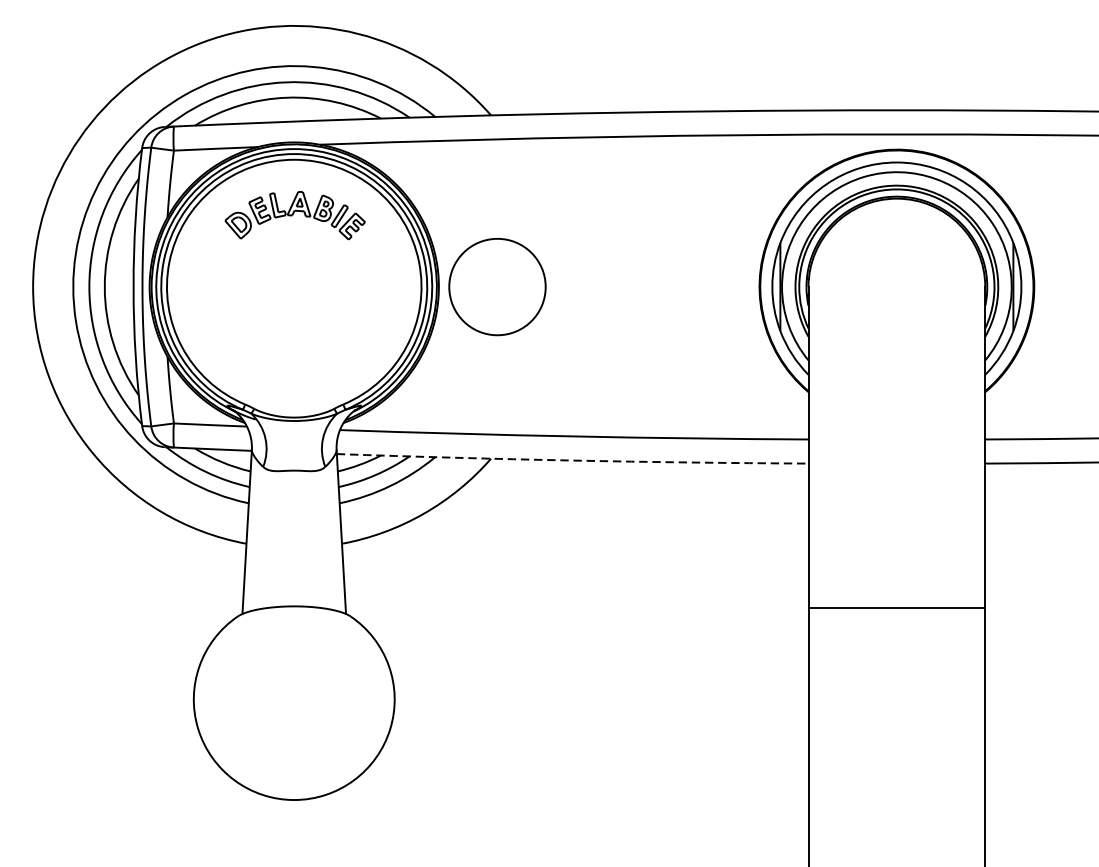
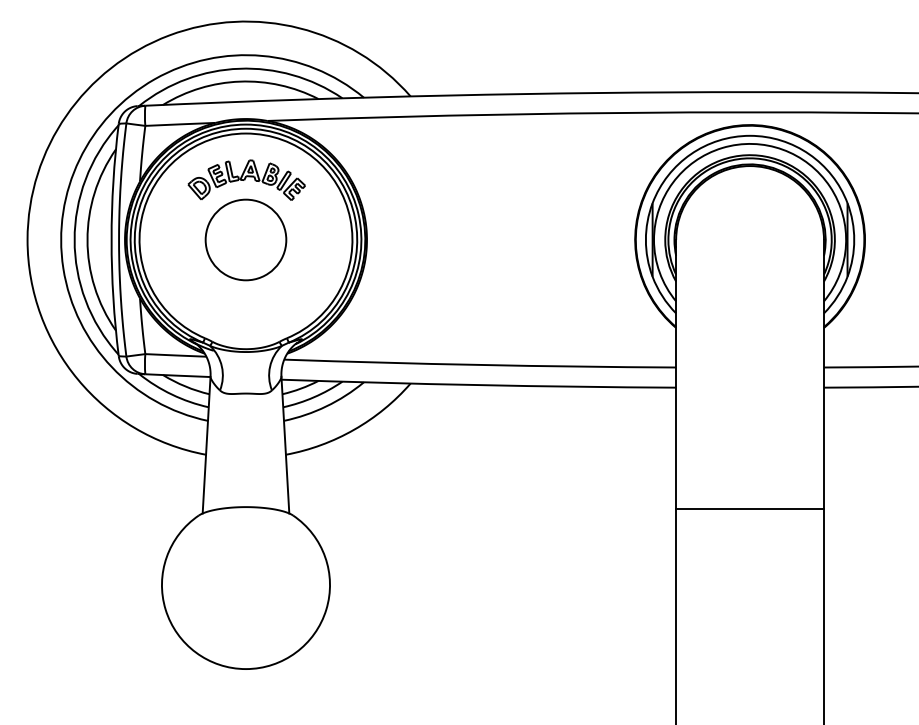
circle: (496, 286) -> (245, 239), moved
arc: (572, 460) -> (478, 385), dashed -> solid

